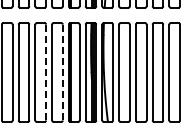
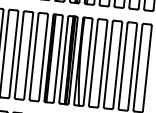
line: (46, 72) -> (29, 56), dashed -> solid
line: (62, 72) -> (43, 57), dashed -> solid

